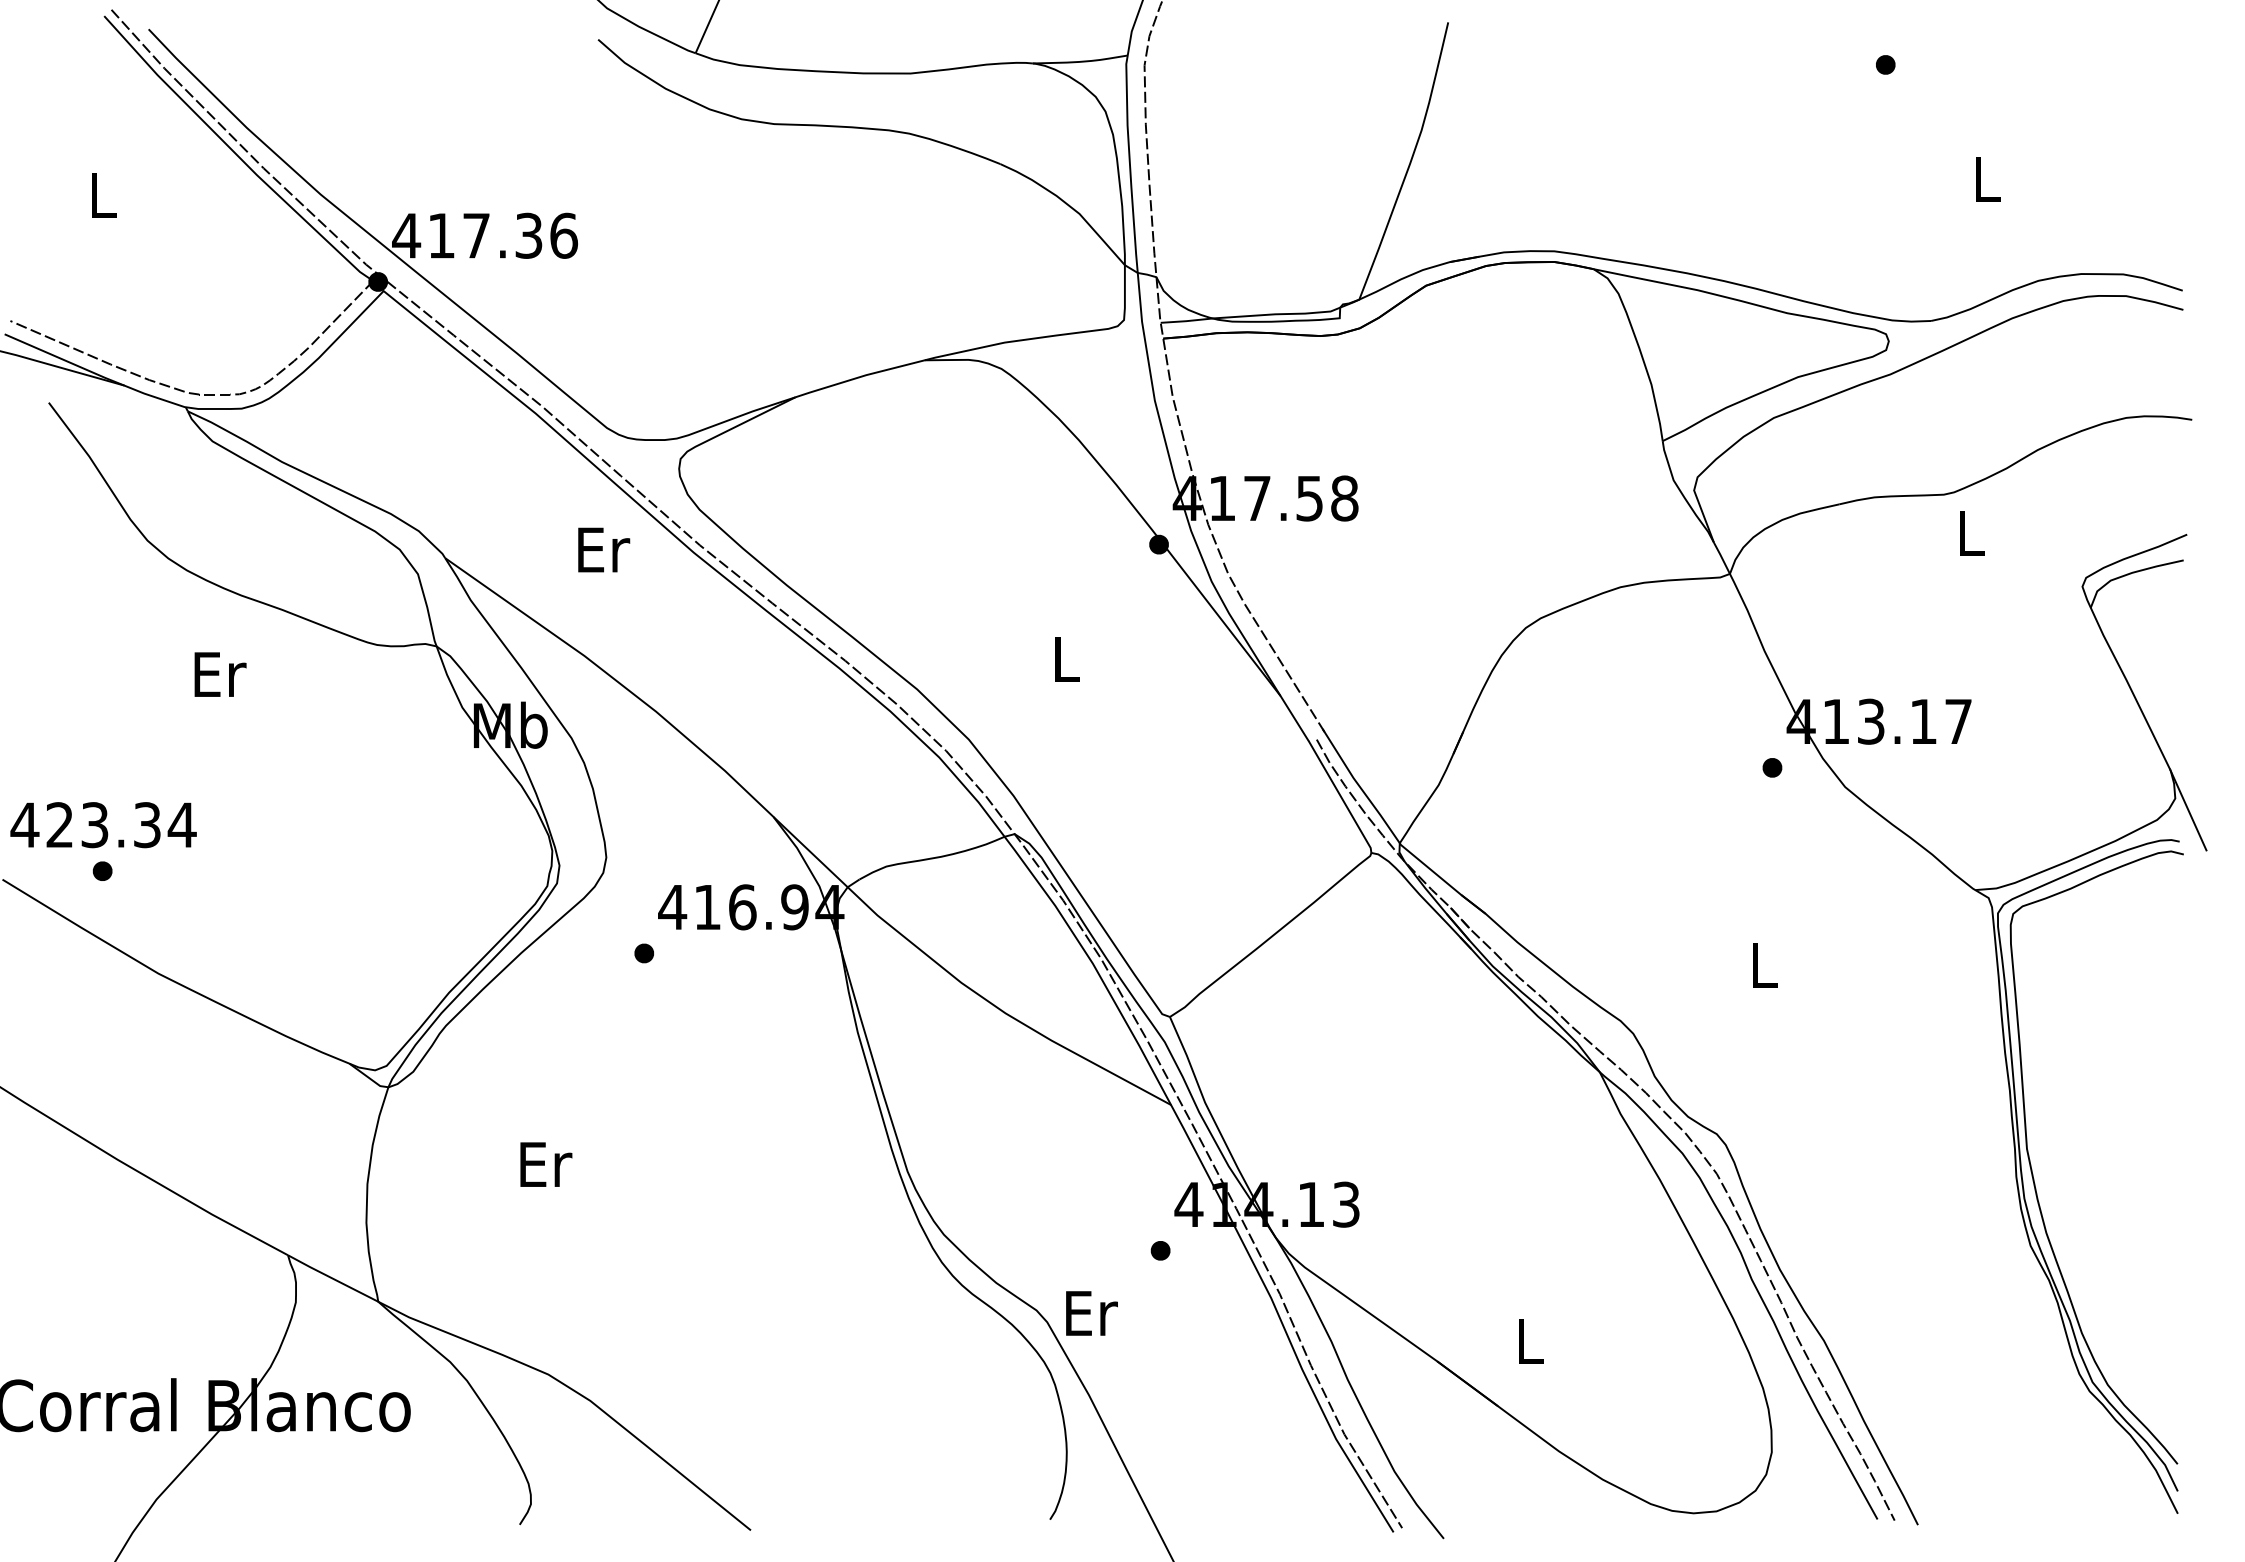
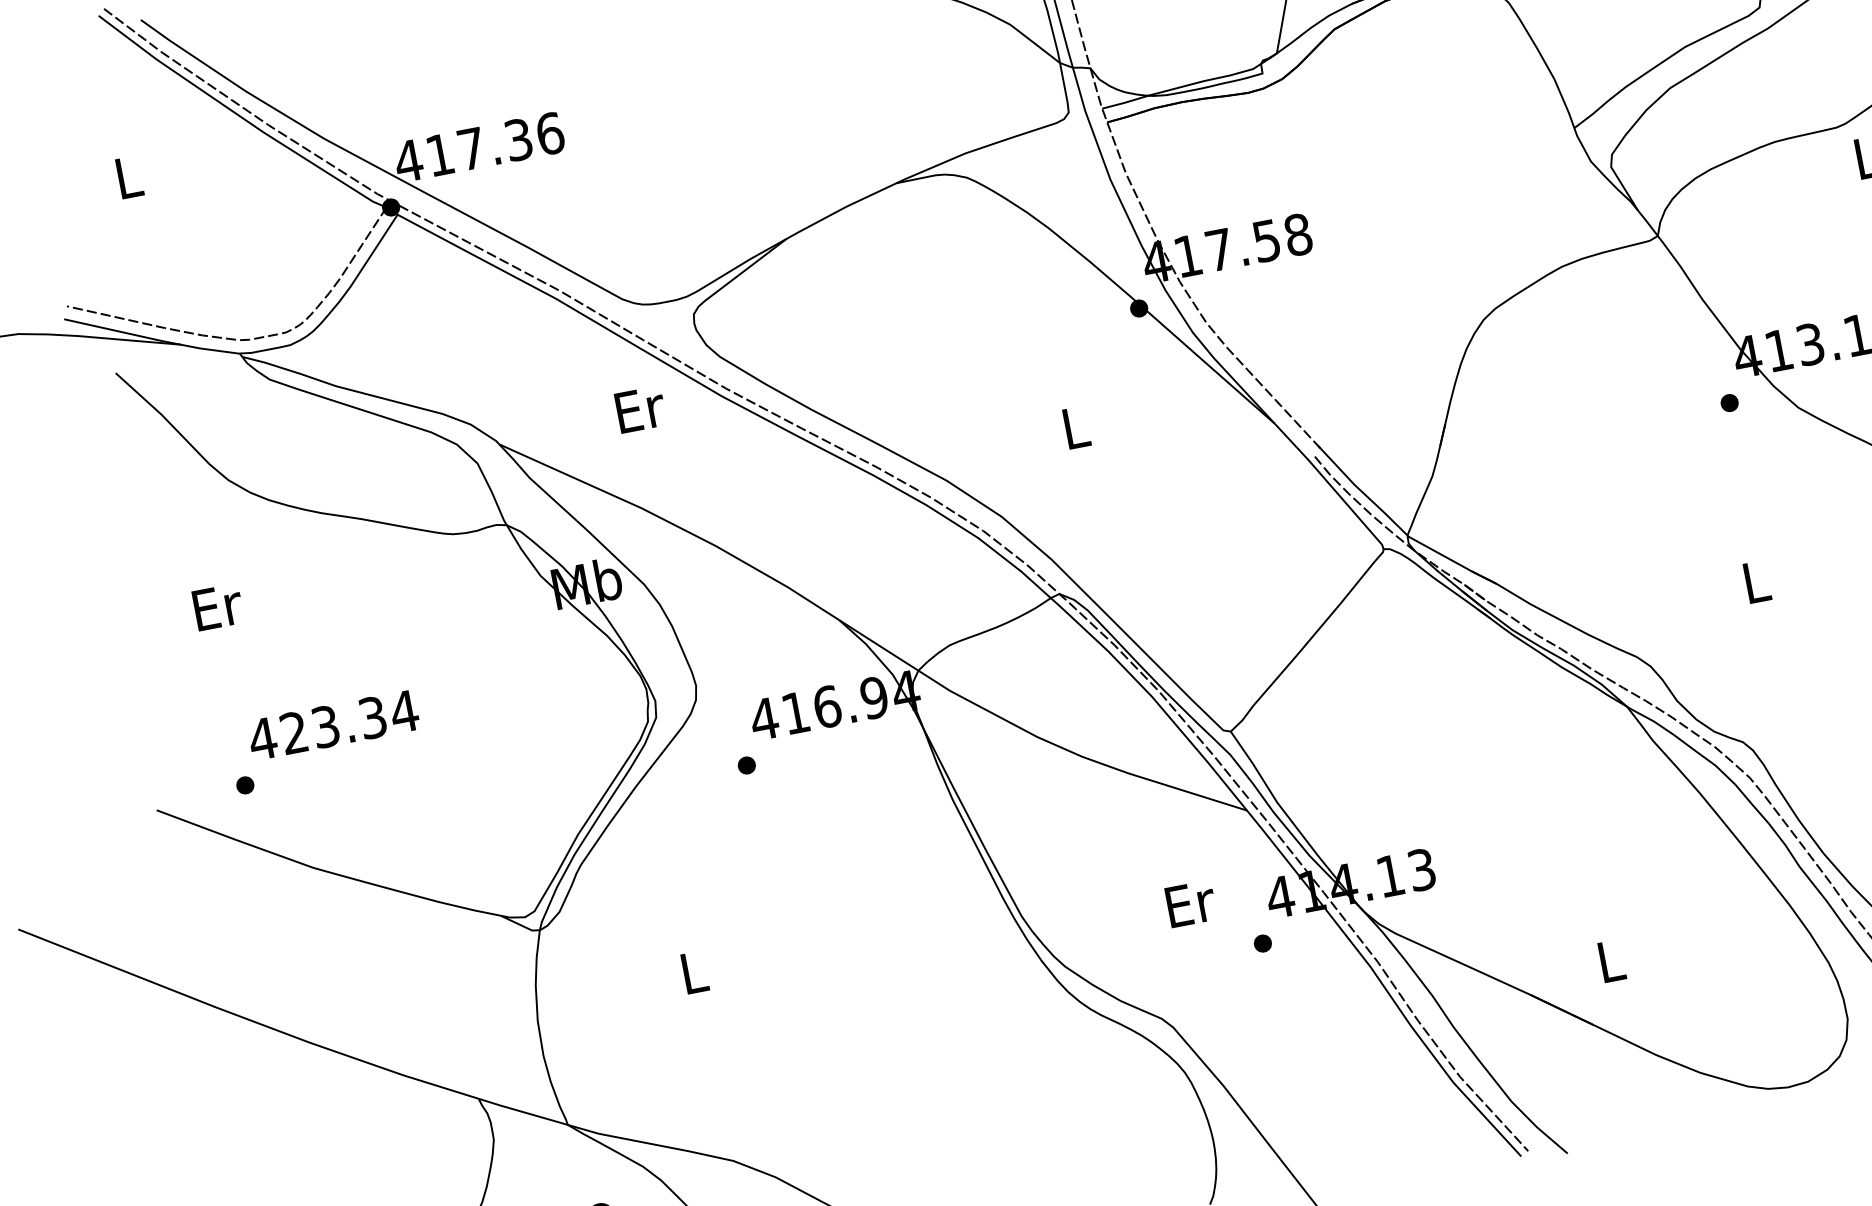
text: (220, 674) -> (218, 607), moved
text: (103, 825) -> (333, 725), moved
text: (546, 1164) -> (695, 972), Er -> L
text: (1091, 1313) -> (1190, 903), moved

